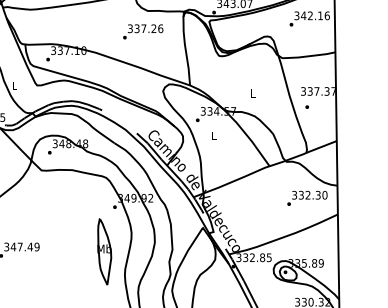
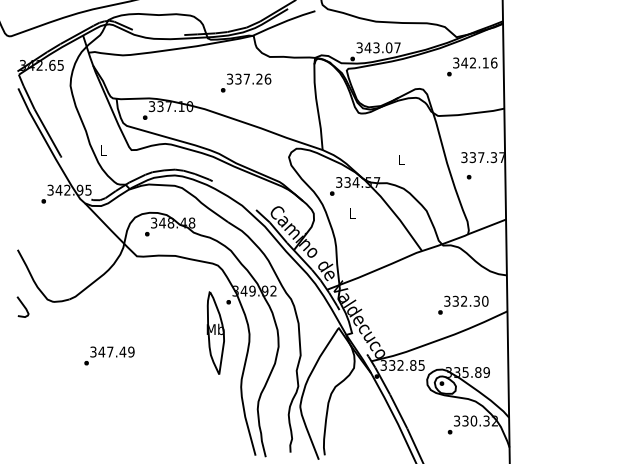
text: (143, 31) -> (246, 82), moved
text: (307, 197) -> (463, 304), moved
part: (104, 251) -> (215, 332), moved

